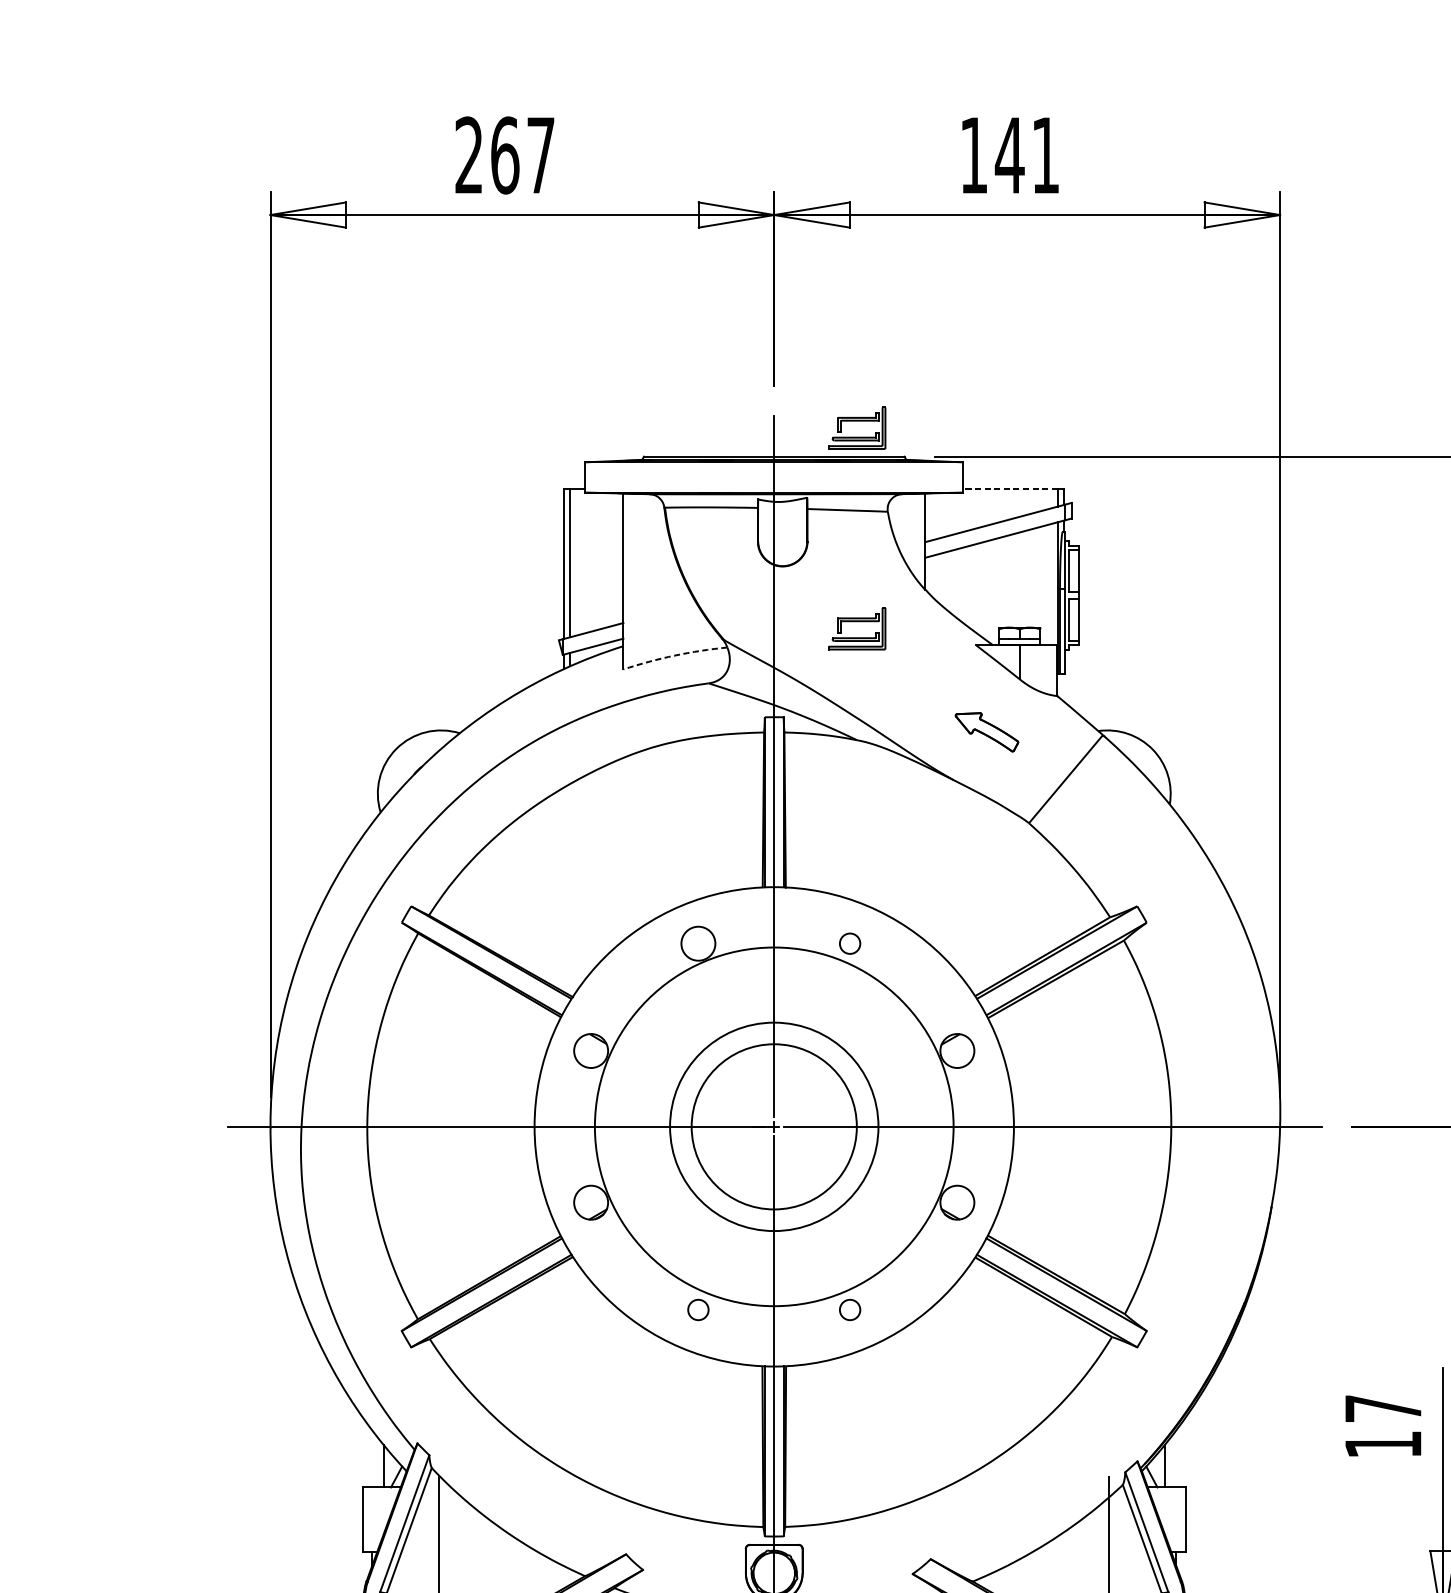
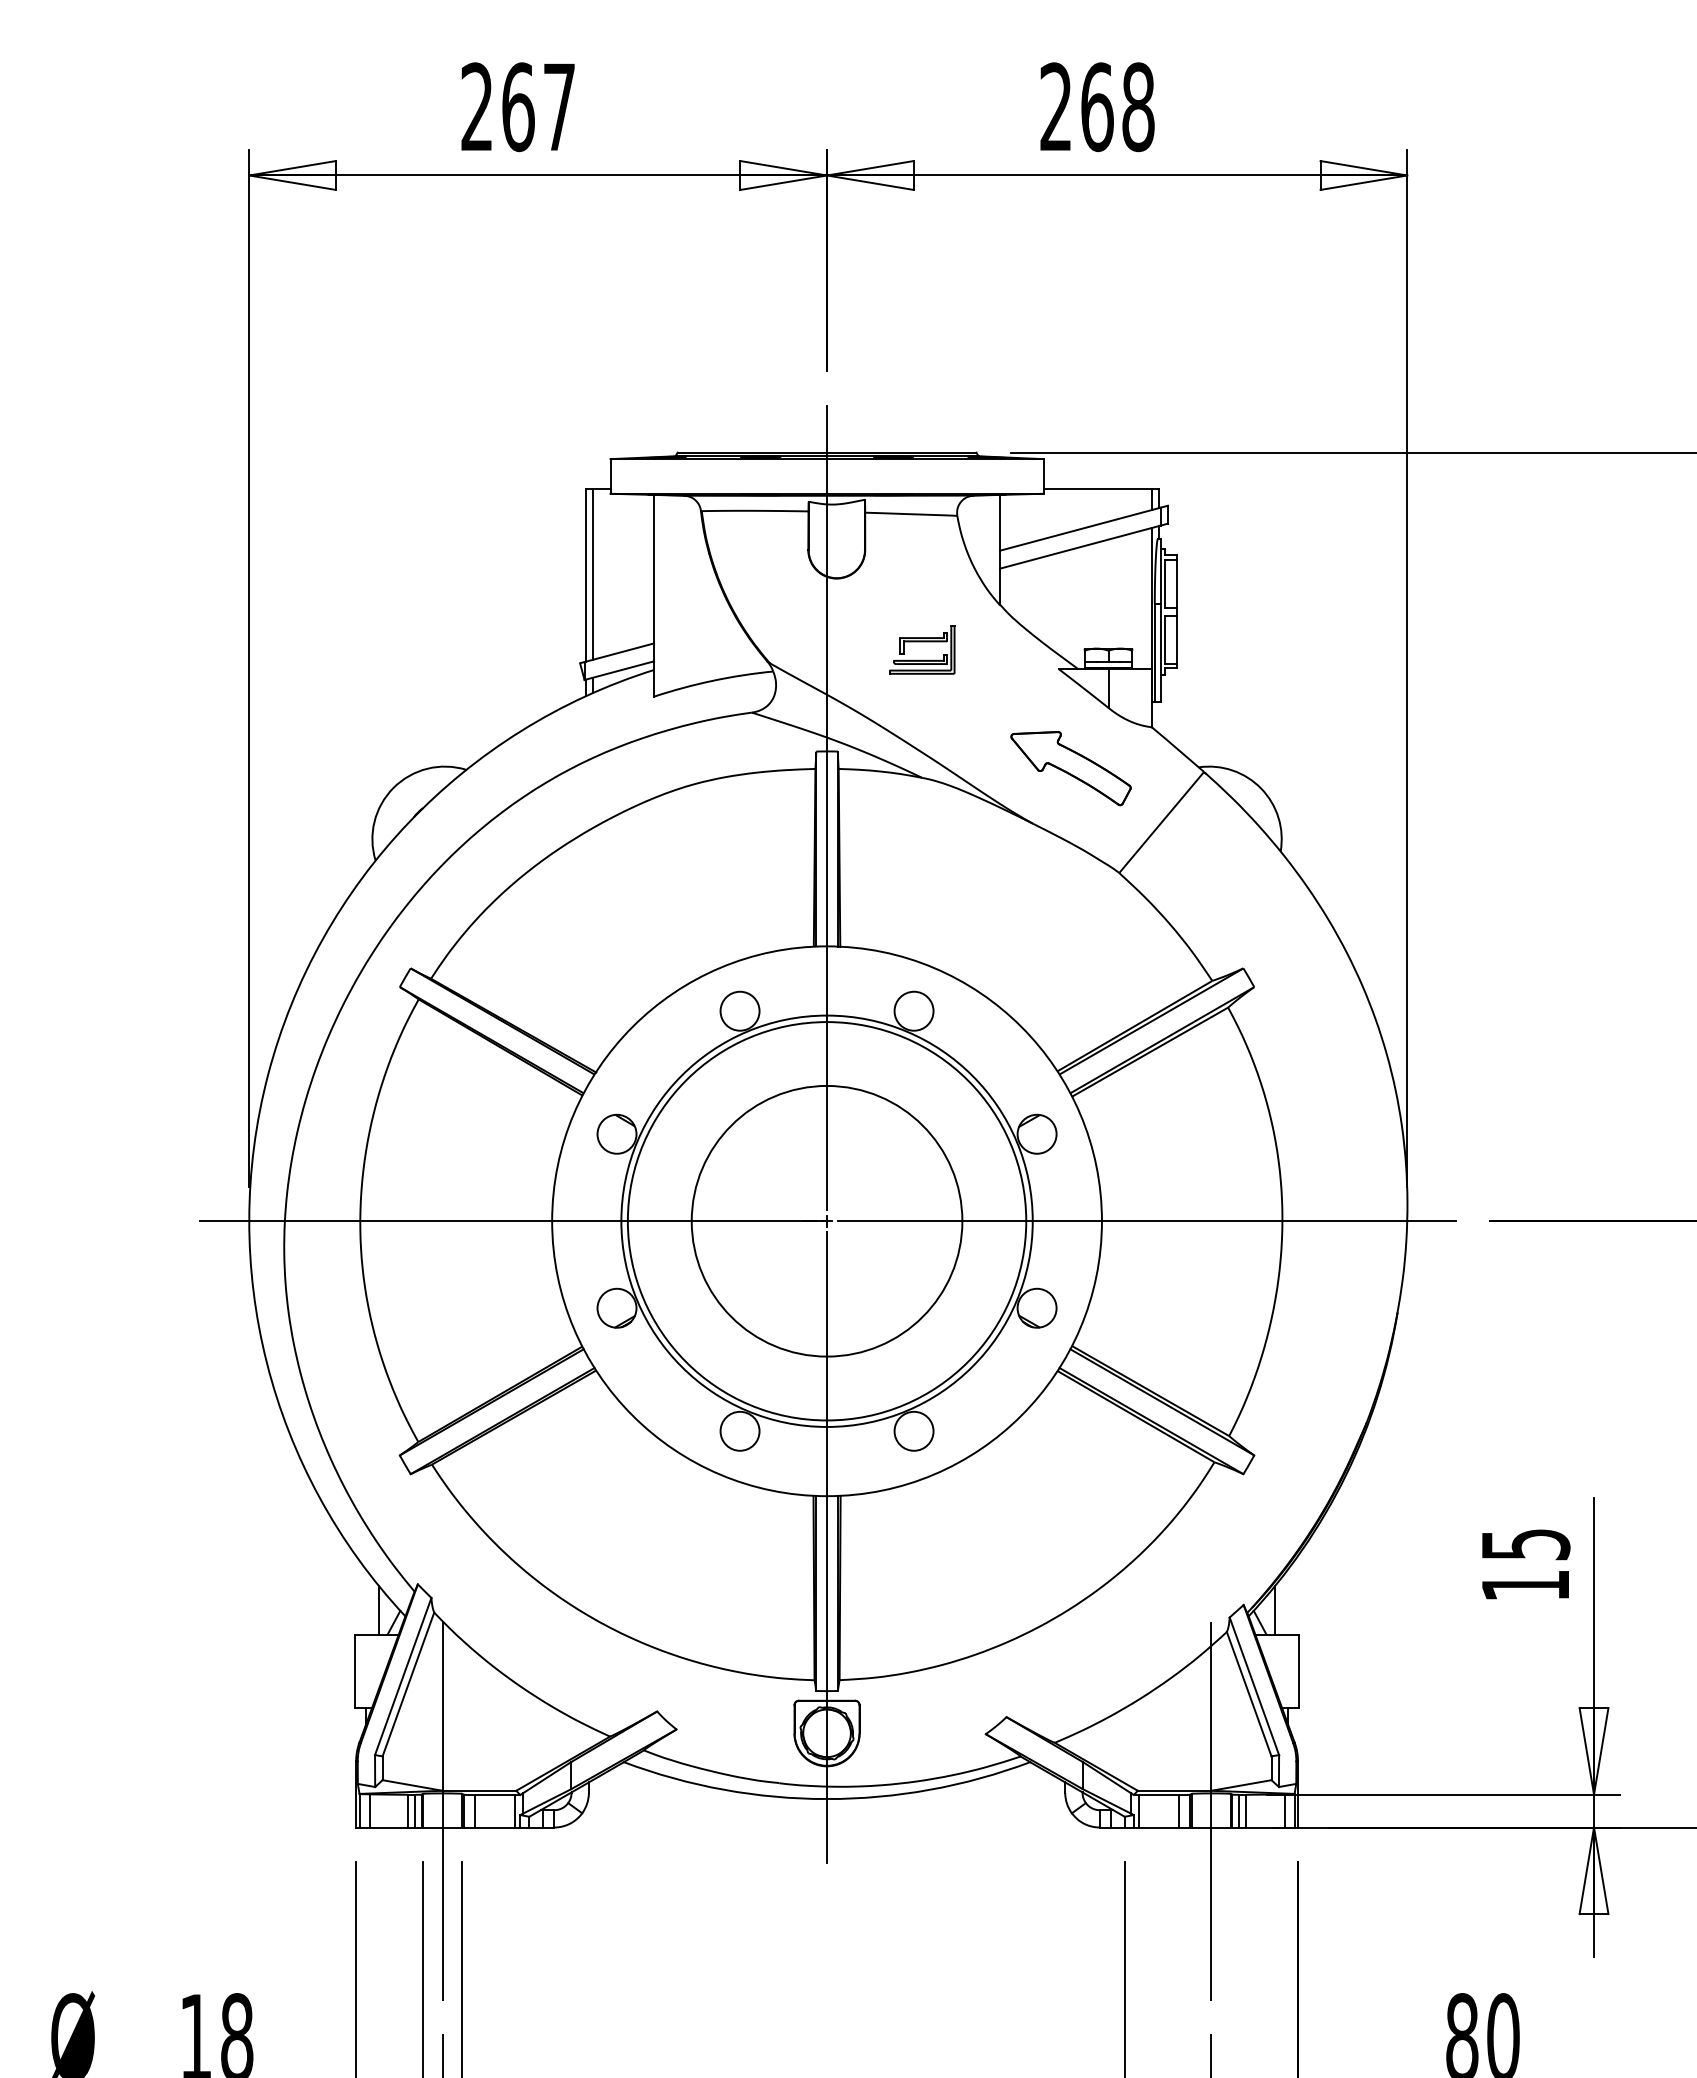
text: (1010, 155) -> (1097, 107), 141 -> 268
part: (857, 421) -> (922, 412), removed
line: (1010, 488) -> (1097, 489), dashed -> solid
arc: (674, 655) -> (712, 680), dashed -> solid
part: (986, 732) -> (1070, 768), size x1.67
circle: (849, 943) -> (913, 1010), size x1.67
circle: (773, 1126) -> (826, 1220), size x1.43
circle: (773, 1127) -> (826, 1221), size x1.67
circle: (697, 1309) -> (739, 1430), size x1.67
circle: (849, 1309) -> (913, 1430), size x1.67
text: (1384, 1408) -> (1526, 1544), 17 -> 15

